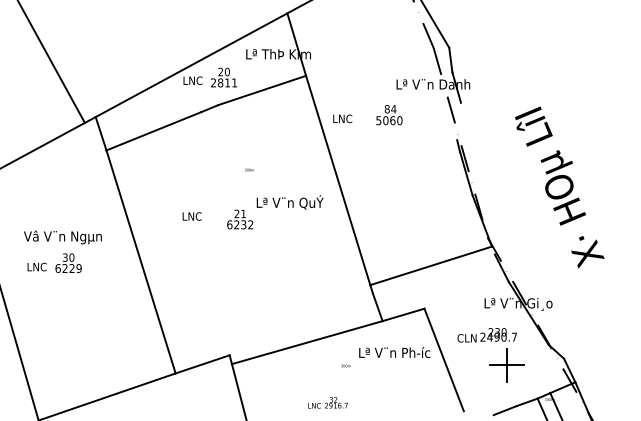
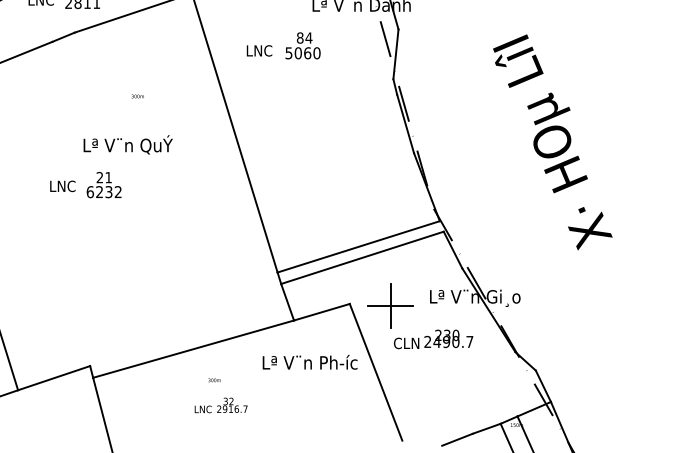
text: (342, 118) -> (259, 50), moved
line: (459, 121) -> (396, 54), added
text: (249, 169) -> (137, 95), moved
text: (559, 187) -> (552, 142), moved
text: (289, 202) -> (127, 145), moved
text: (191, 216) -> (61, 186), moved
line: (433, 273) -> (361, 257), added
text: (345, 365) -> (213, 379), moved
part: (506, 365) -> (389, 306), moved
text: (327, 402) -> (220, 404), moved

